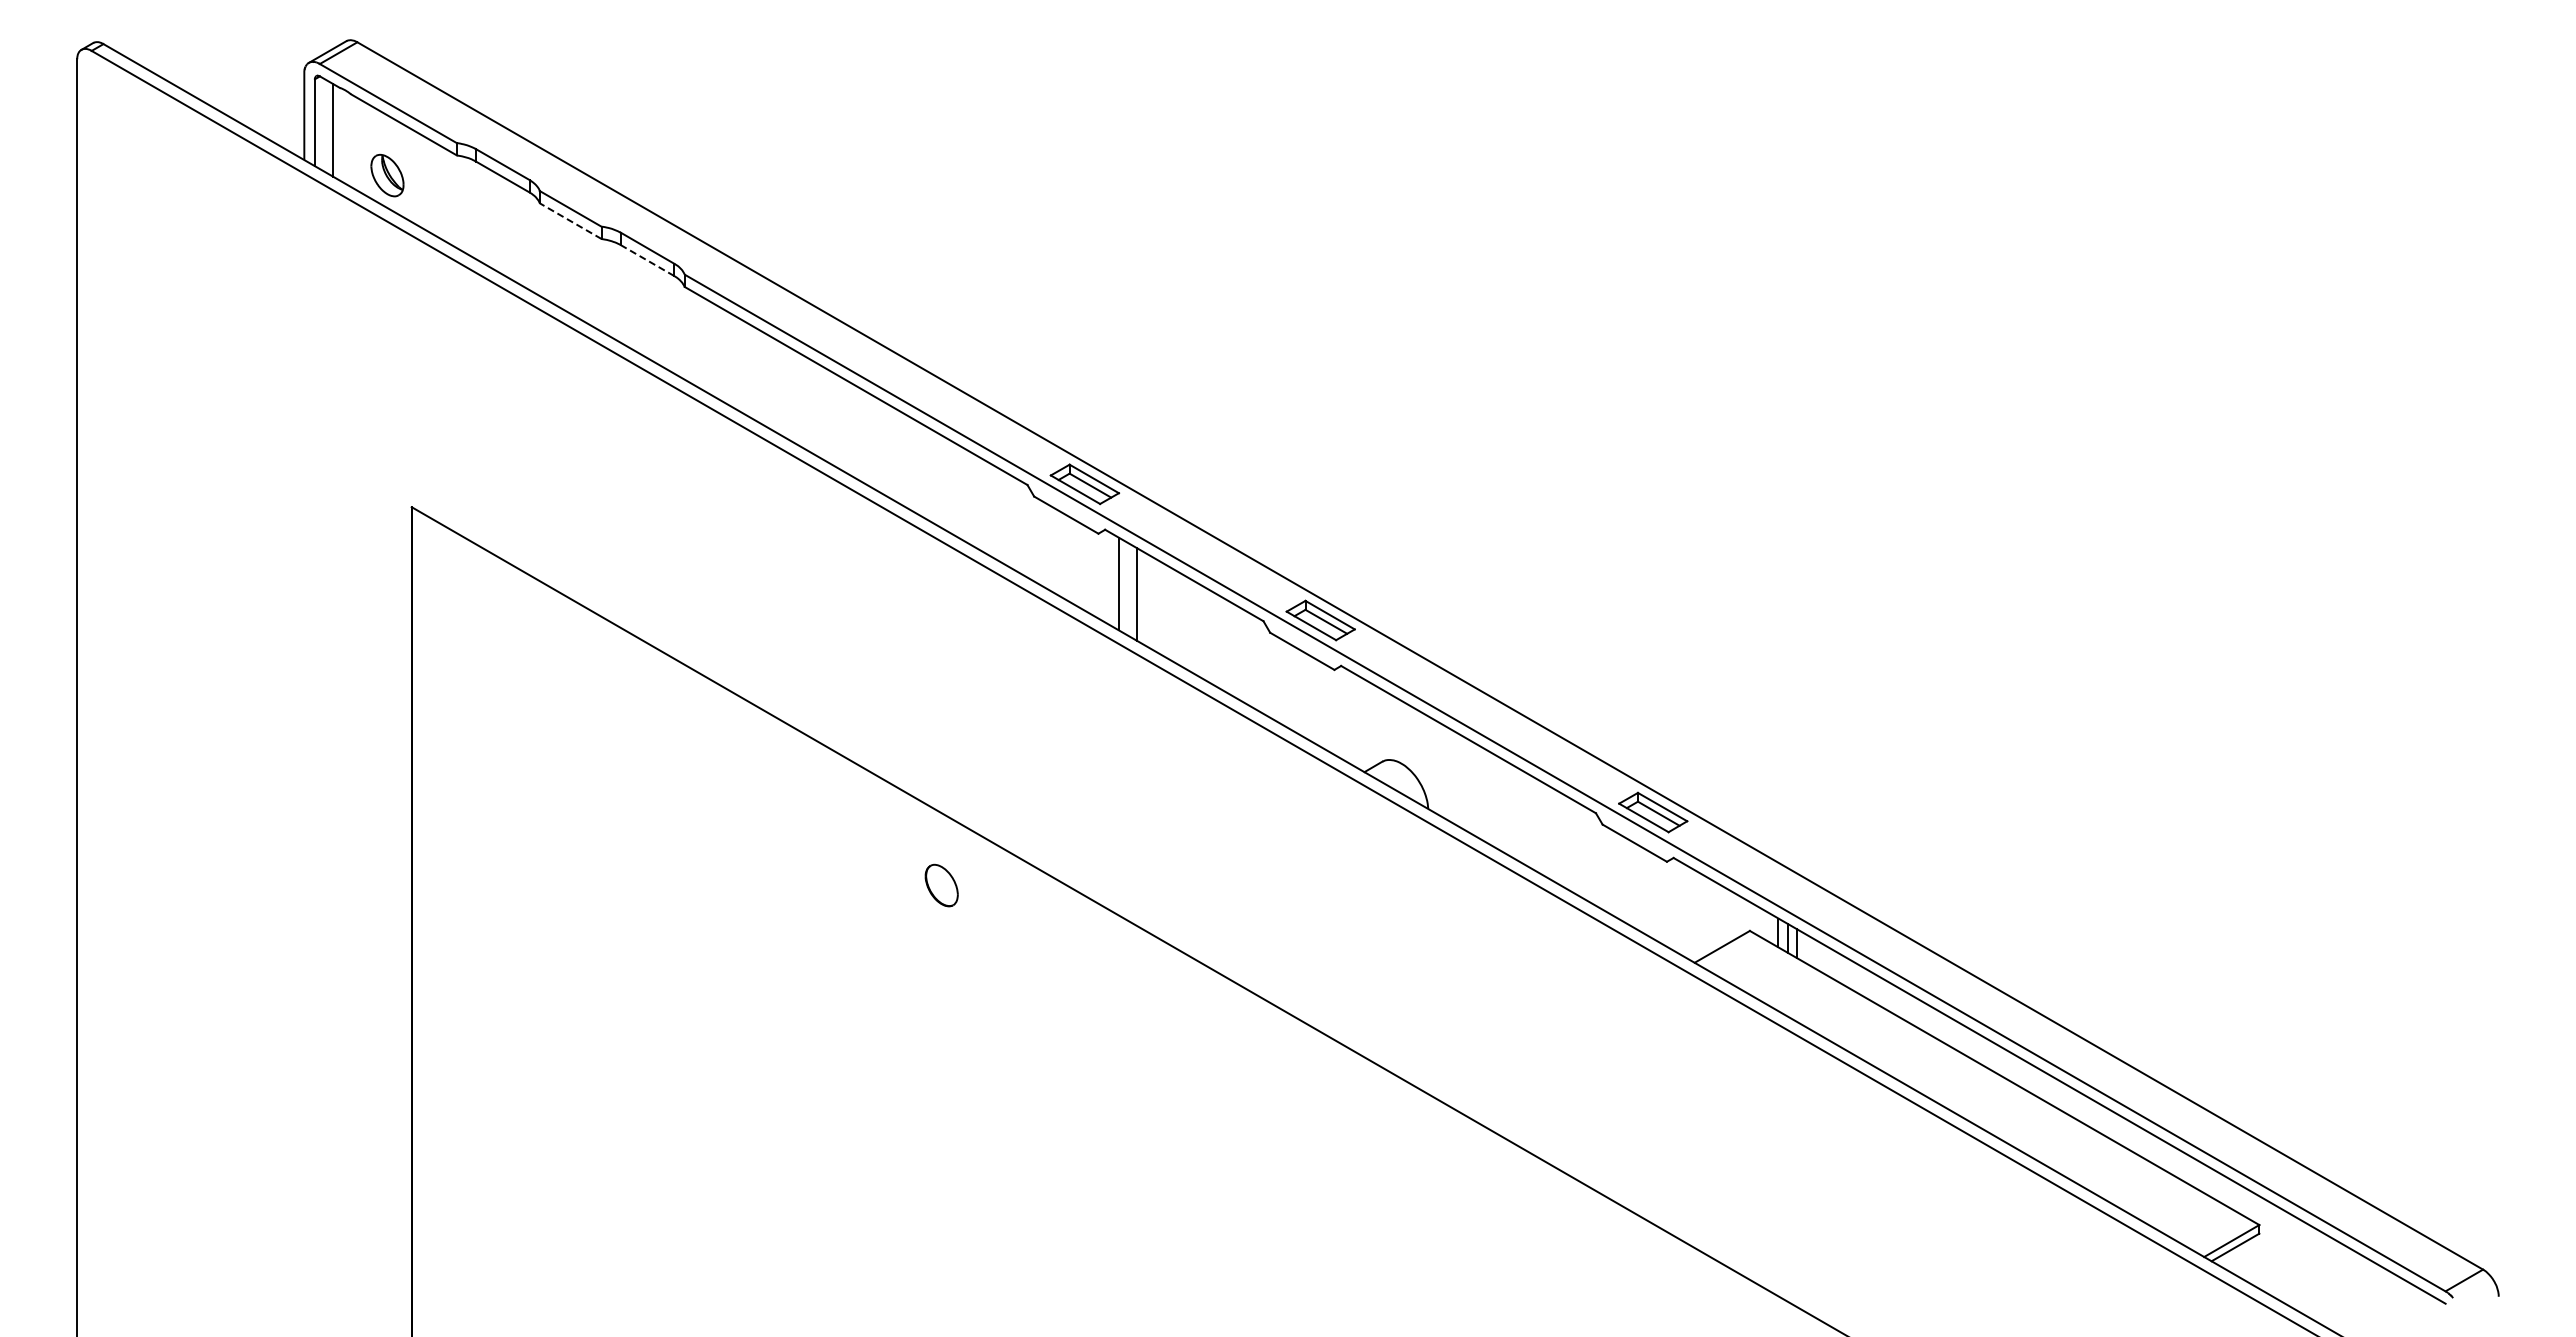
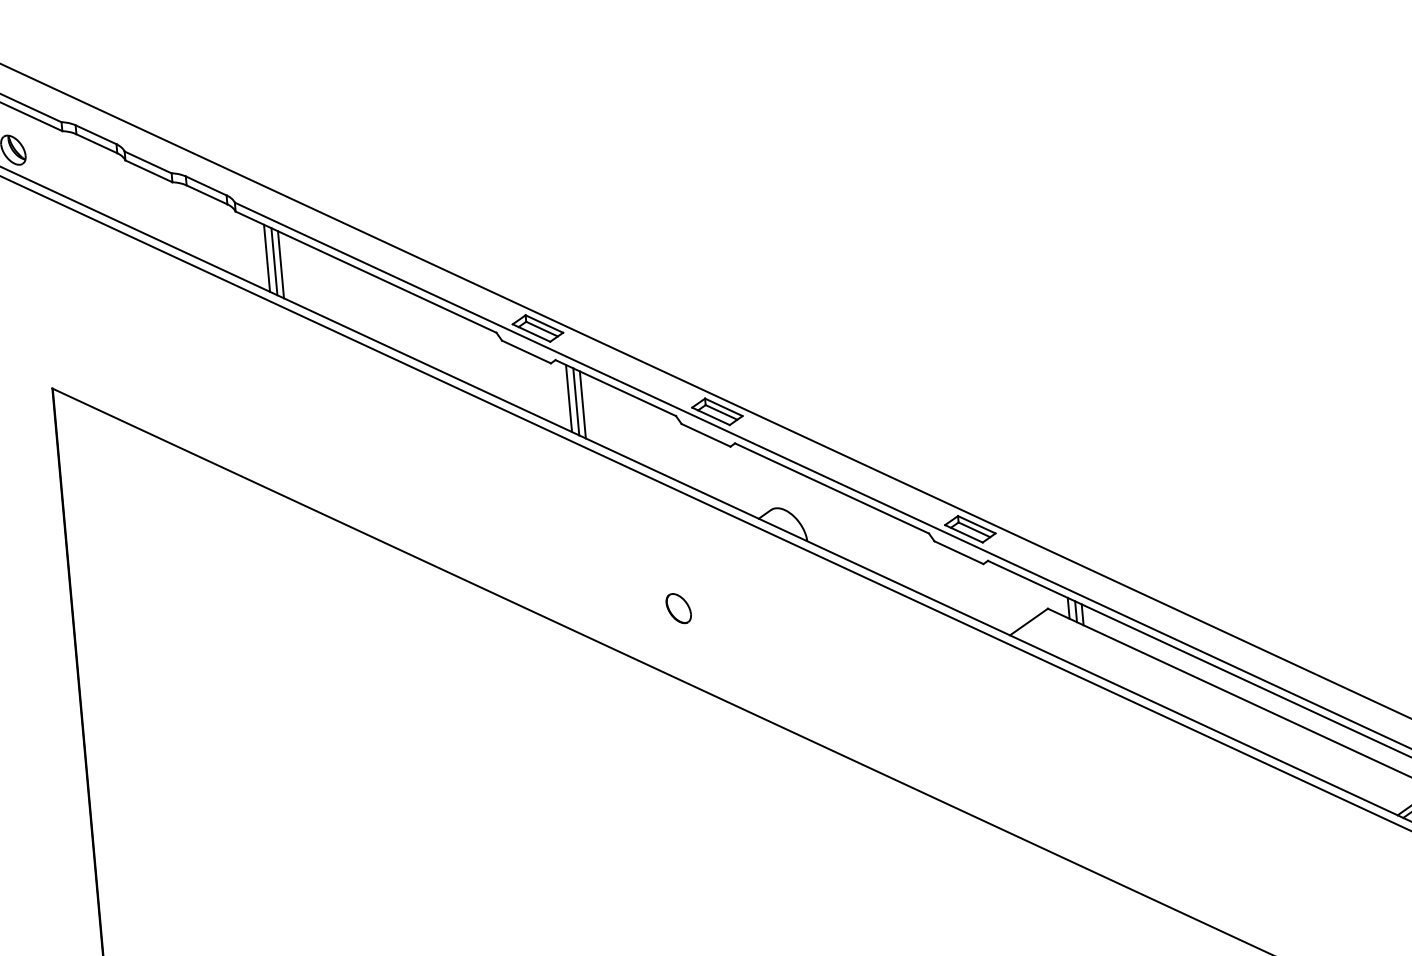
line: (570, 221) -> (148, 171), dashed -> solid
line: (647, 260) -> (207, 194), dashed -> solid
line: (722, 354) -> (267, 258), added
line: (731, 360) -> (274, 261), added
line: (740, 365) -> (281, 264), added
line: (1128, 589) -> (576, 401), added
part: (941, 885) -> (678, 608), moved

